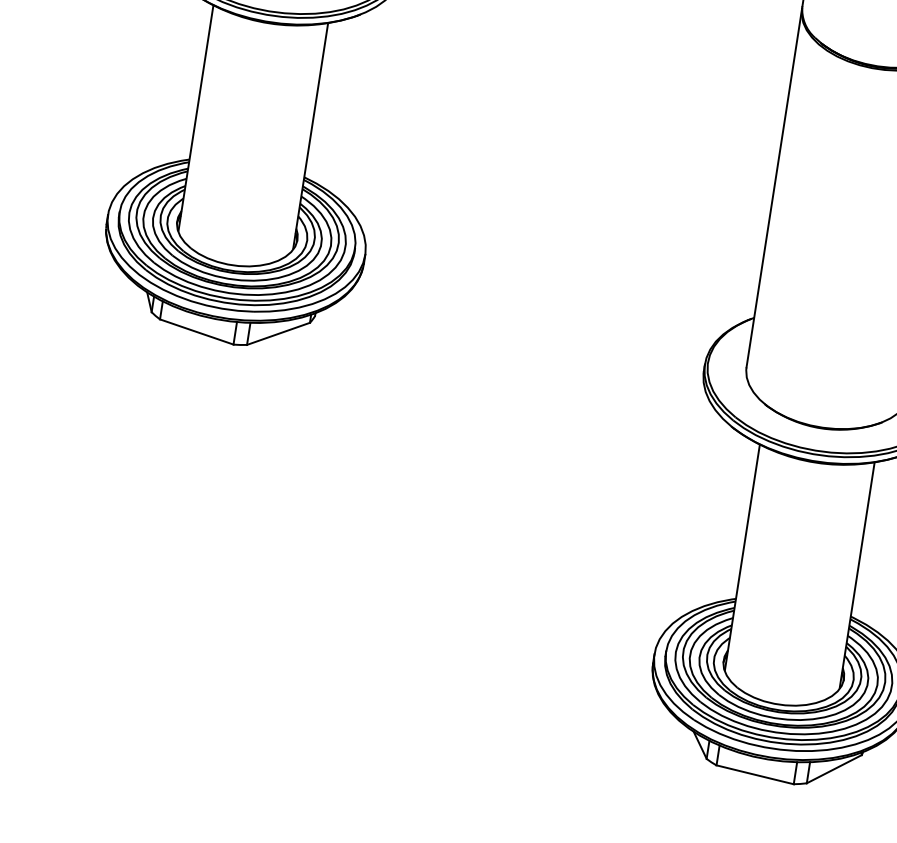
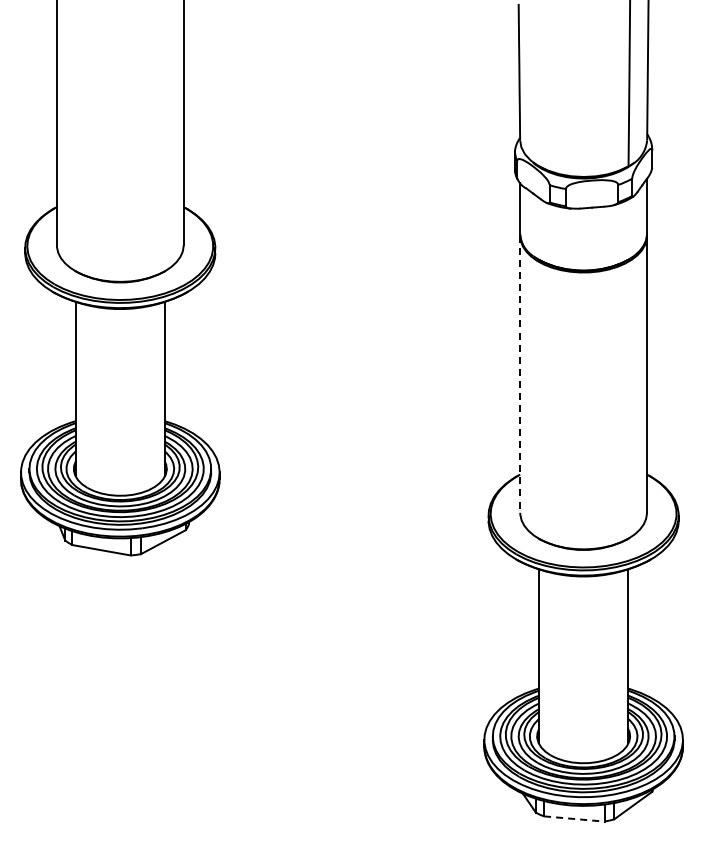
line: (774, 188) -> (520, 374), solid -> dashed
line: (755, 775) -> (574, 819), solid -> dashed

